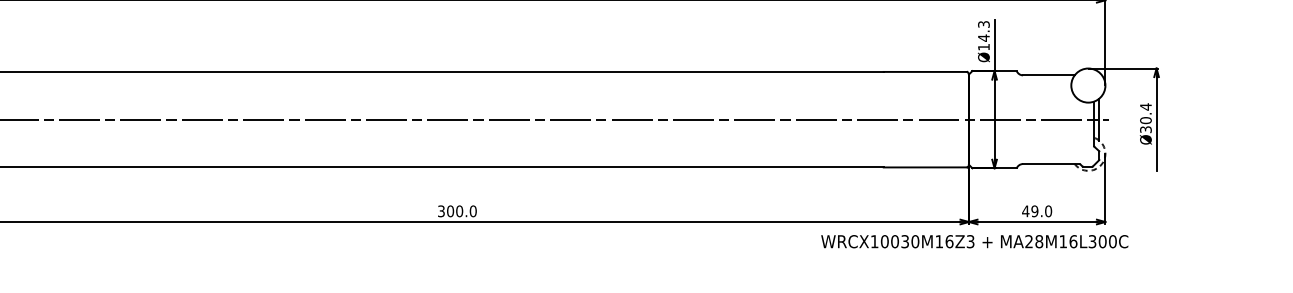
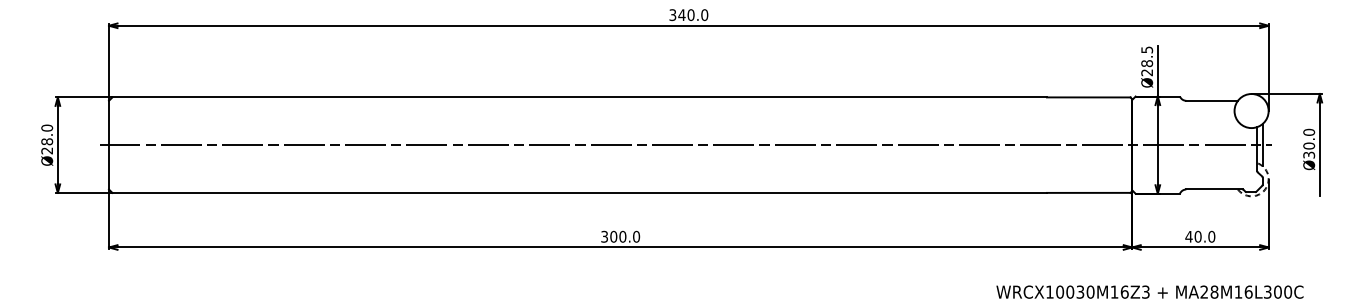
text: (984, 36) -> (1147, 61), Ø14.3 -> Ø28.5
text: (1146, 107) -> (1309, 132), Ø30.4 -> Ø30.0
text: (1034, 211) -> (1197, 236), 49.0 -> 40.0
text: (974, 241) -> (1149, 291), moved

